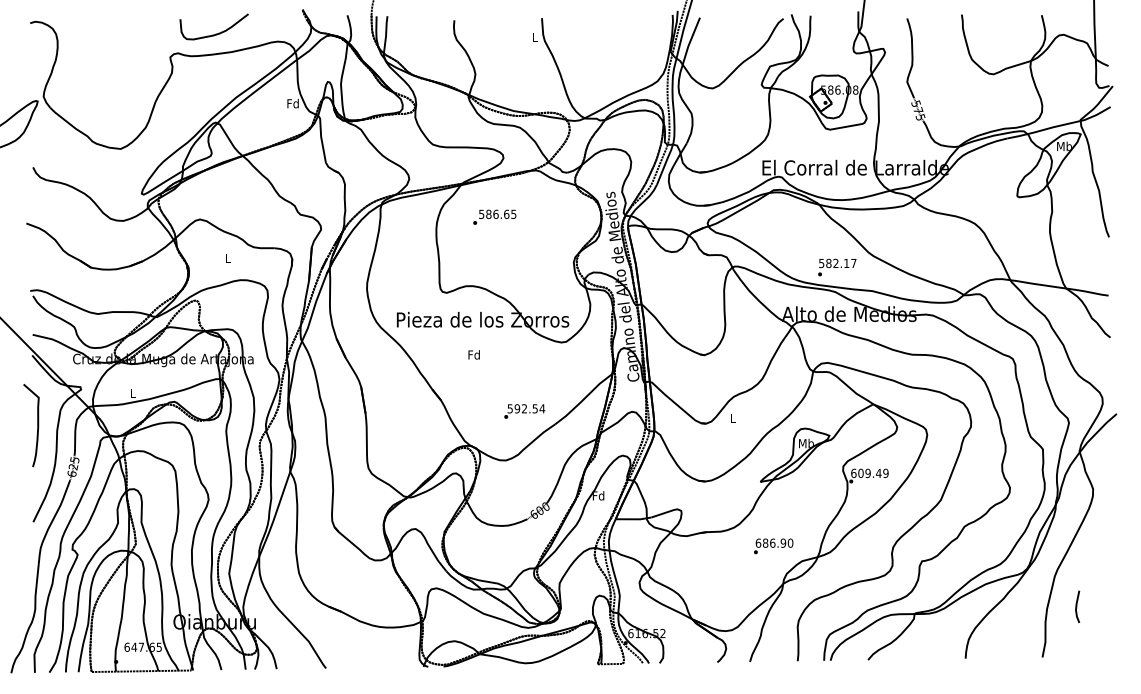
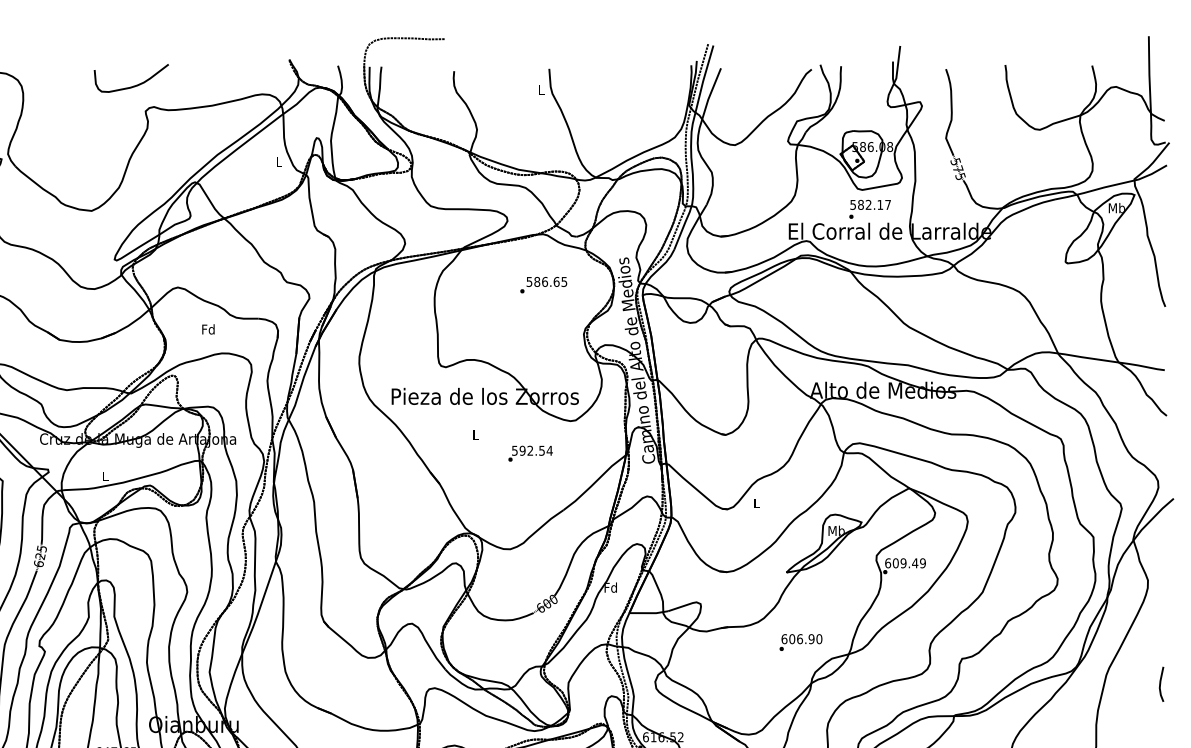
curve: (215, 33) -> (132, 85), moved
text: (292, 103) -> (278, 161), Fd -> L
text: (494, 216) -> (543, 284), moved
text: (227, 257) -> (207, 328), L -> Fd
text: (837, 267) -> (870, 209), moved
text: (473, 354) -> (474, 434), Fd -> L
text: (524, 411) -> (530, 453), moved
text: (765, 542) -> (792, 638), 686.90 -> 606.90
line: (1077, 606) -> (1161, 683), moved

